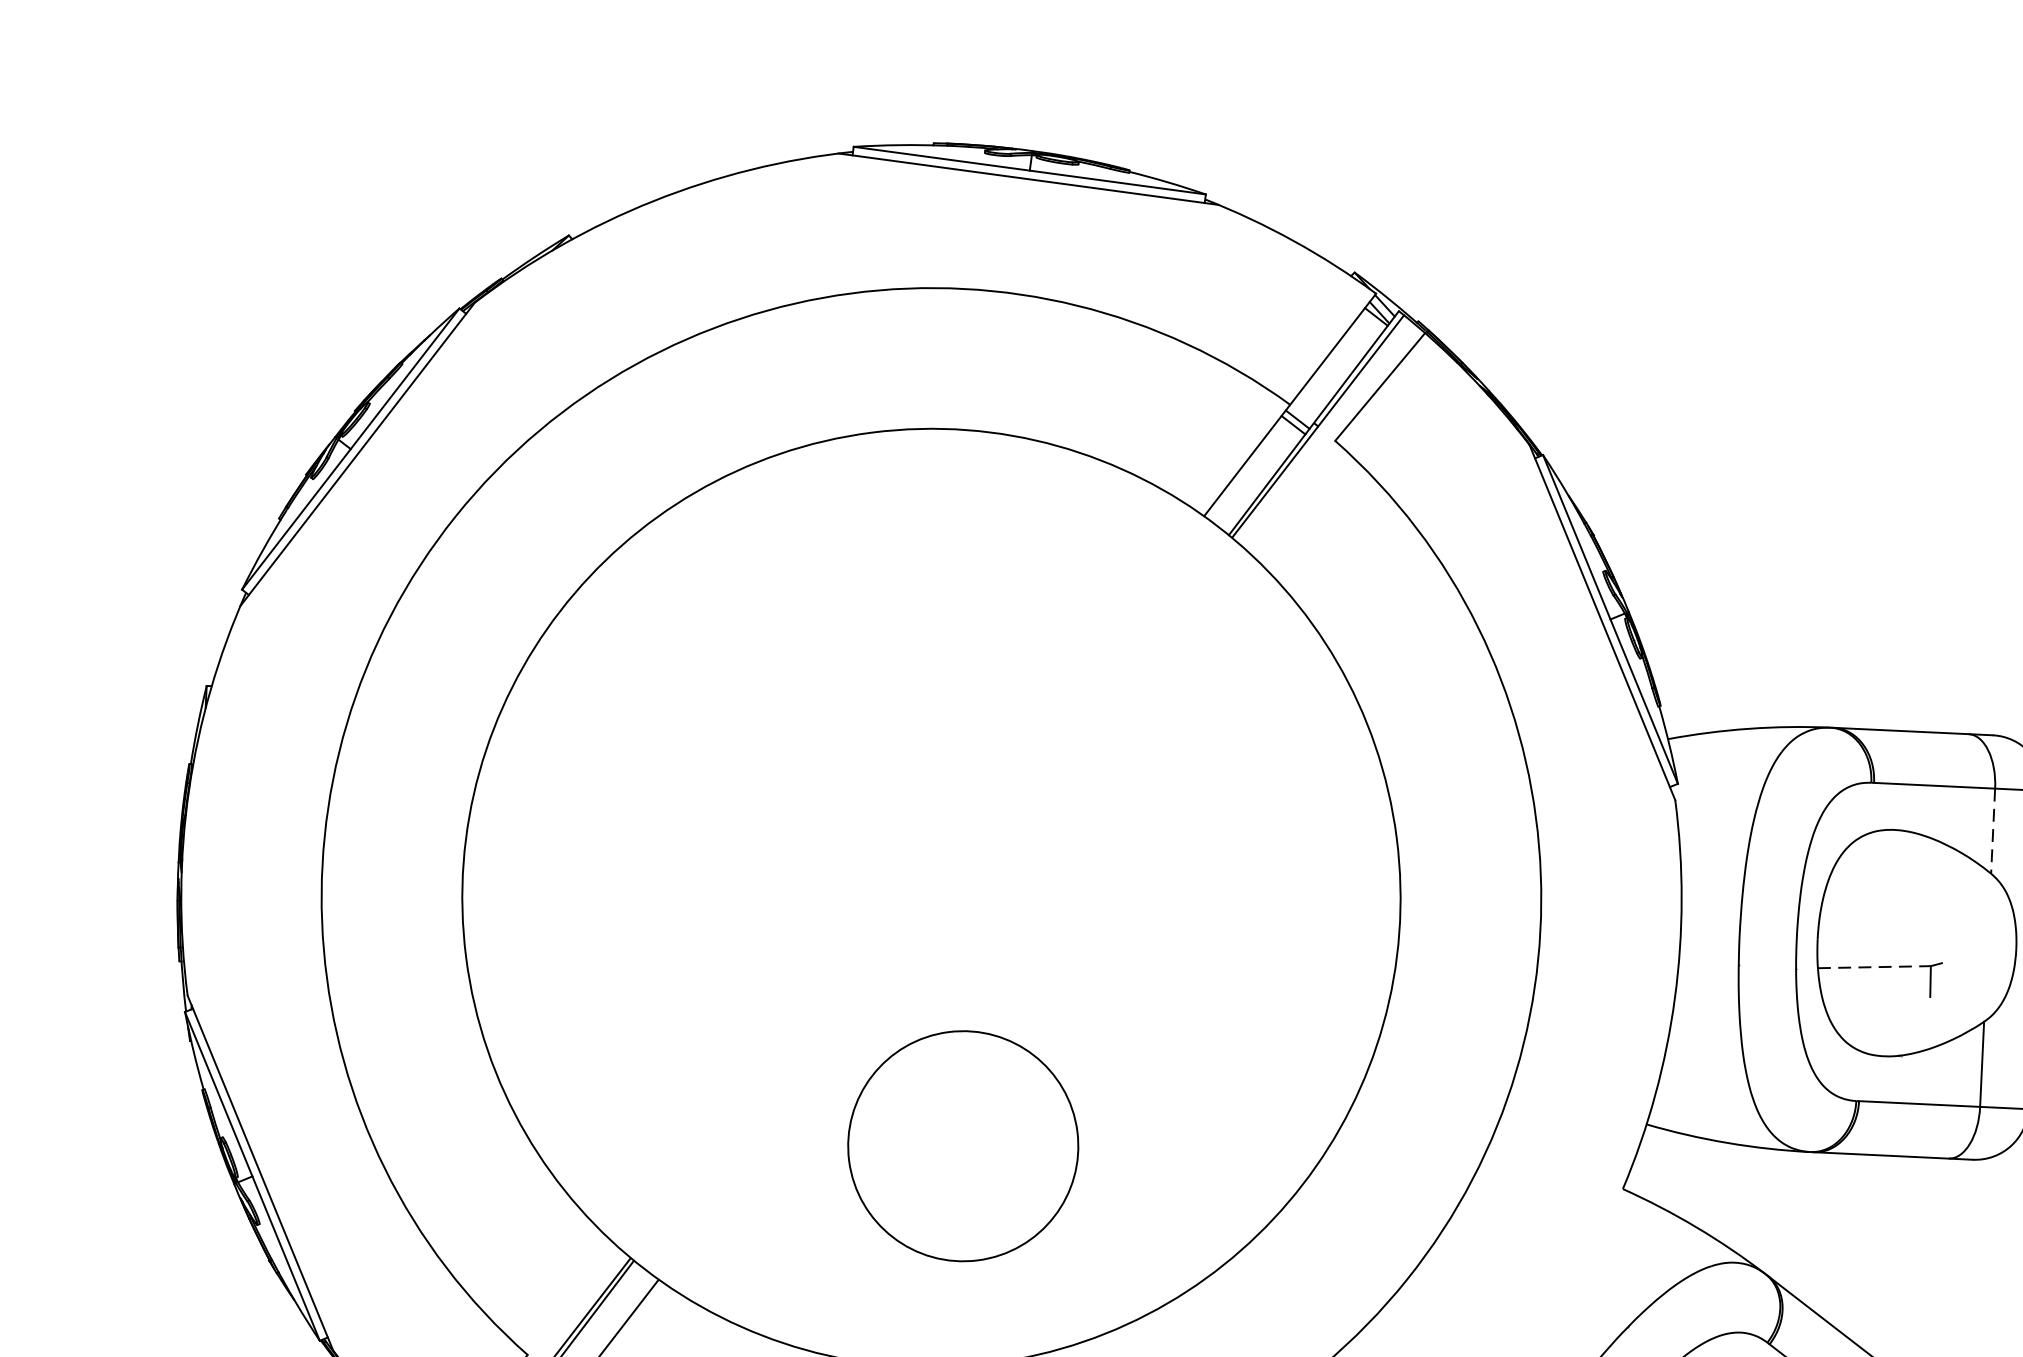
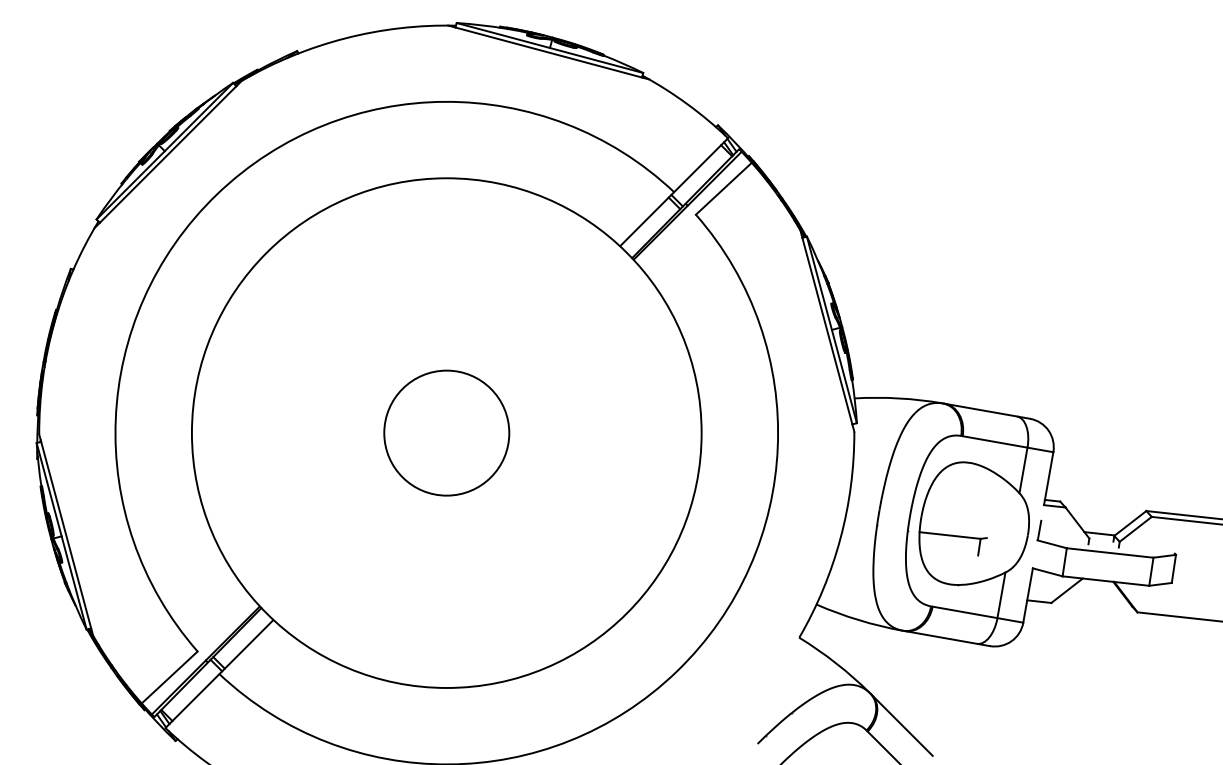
line: (1993, 831) -> (1023, 470), dashed -> solid
line: (1875, 967) -> (950, 535), dashed -> solid
circle: (962, 1145) -> (446, 432), moved

